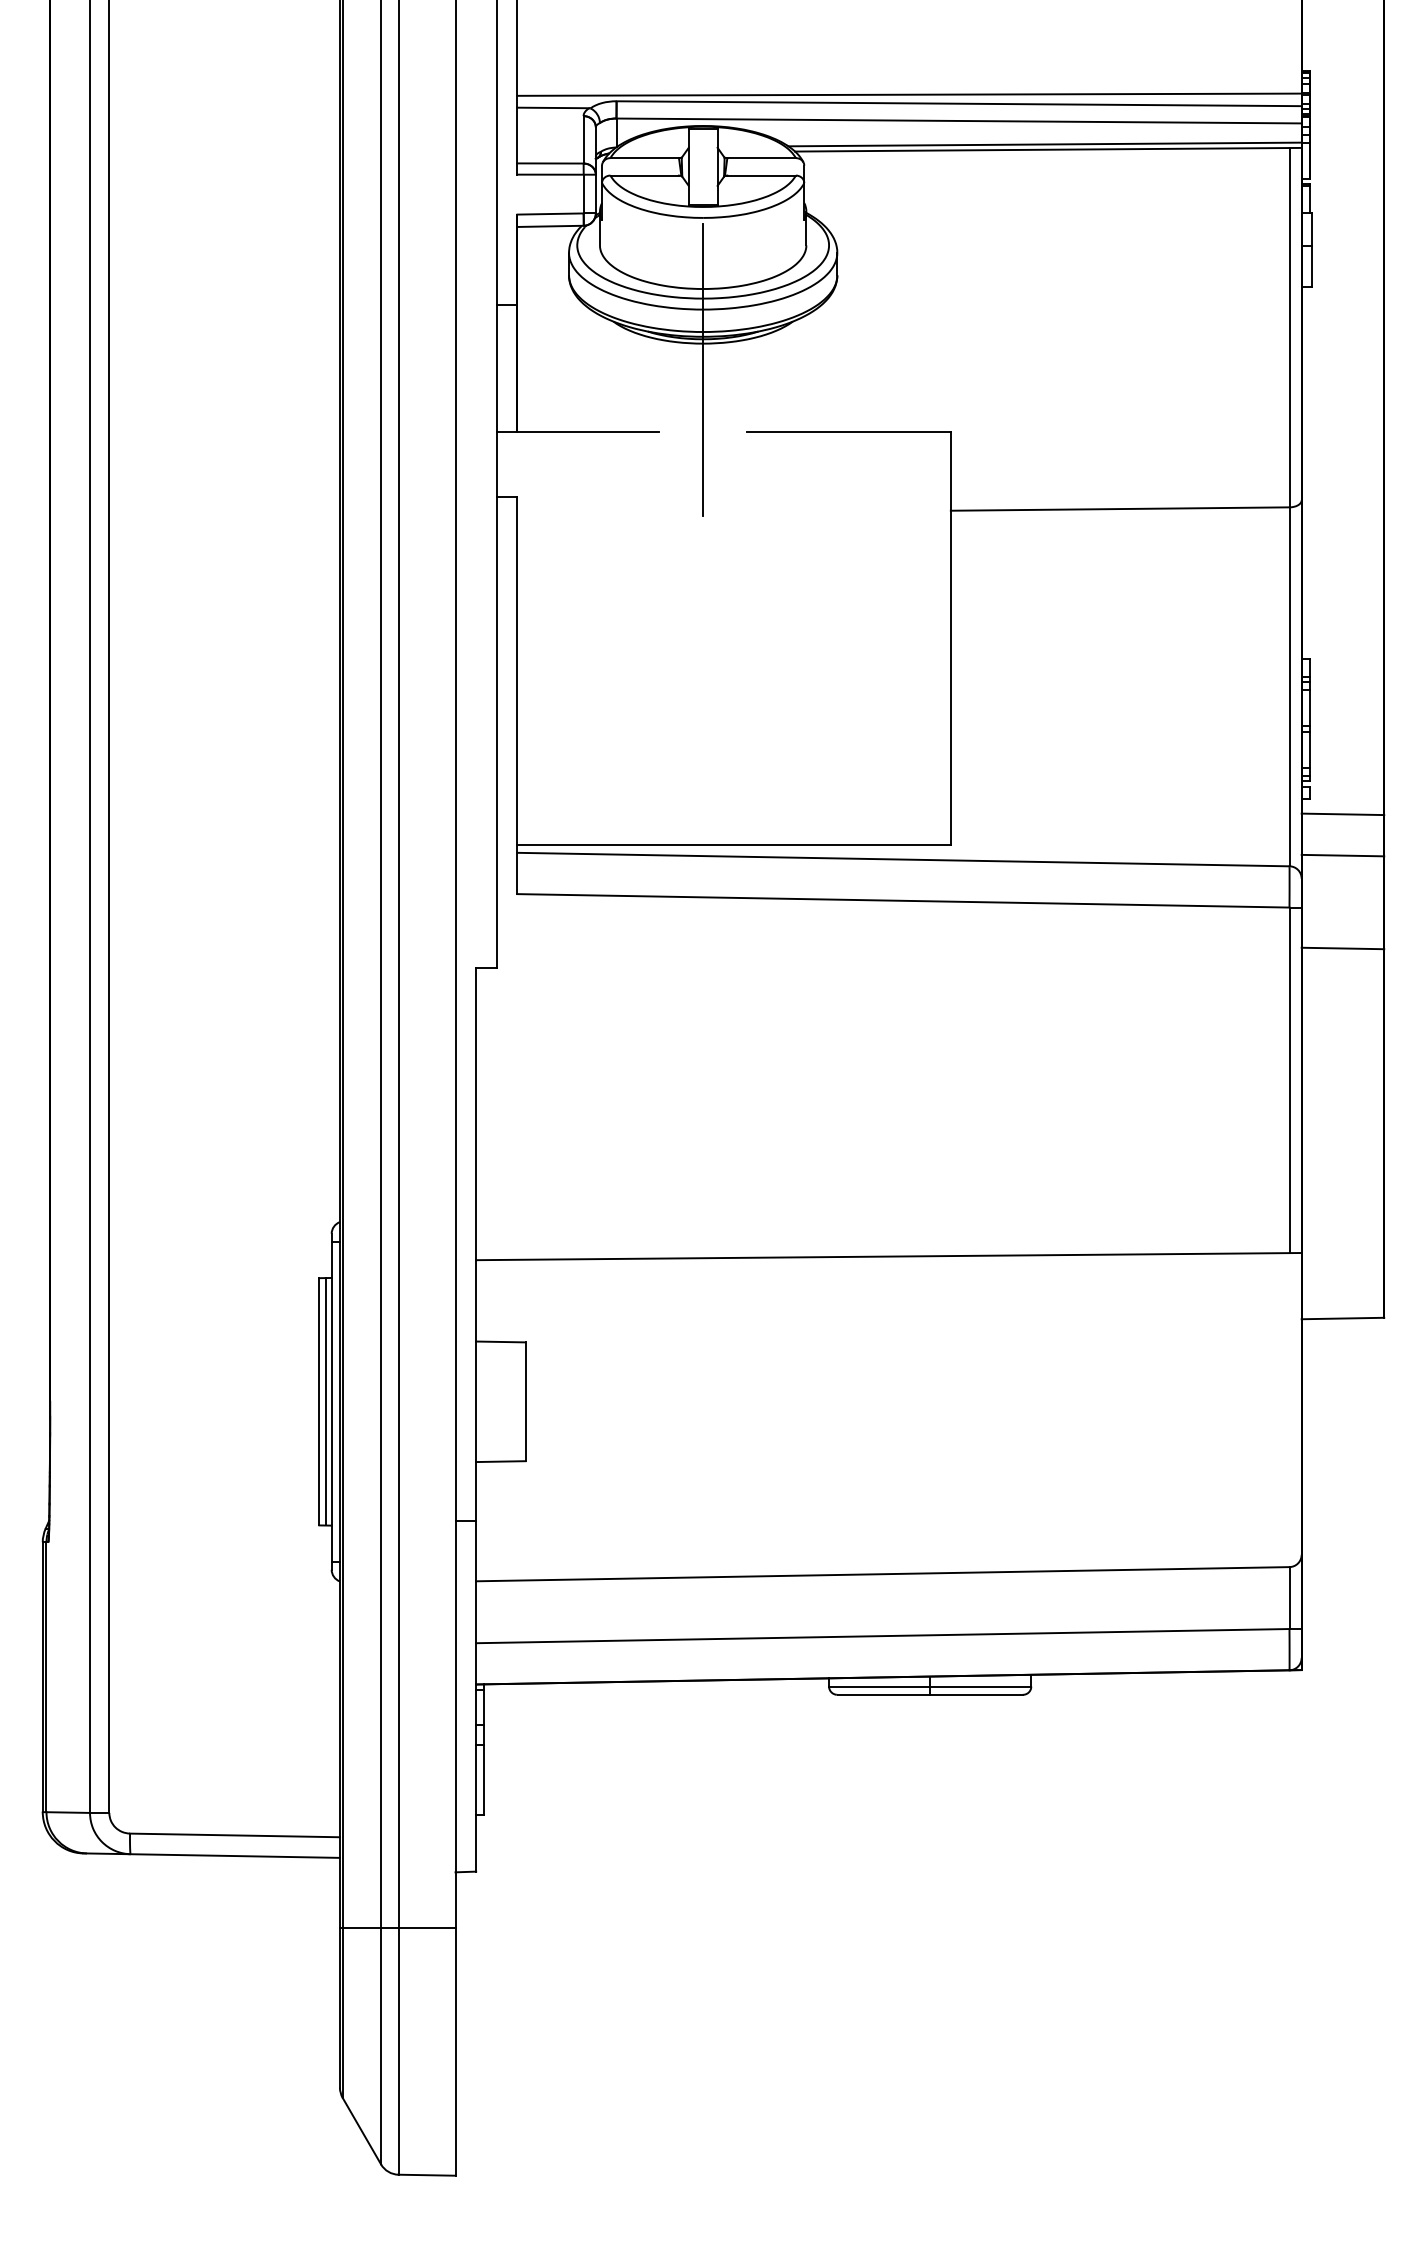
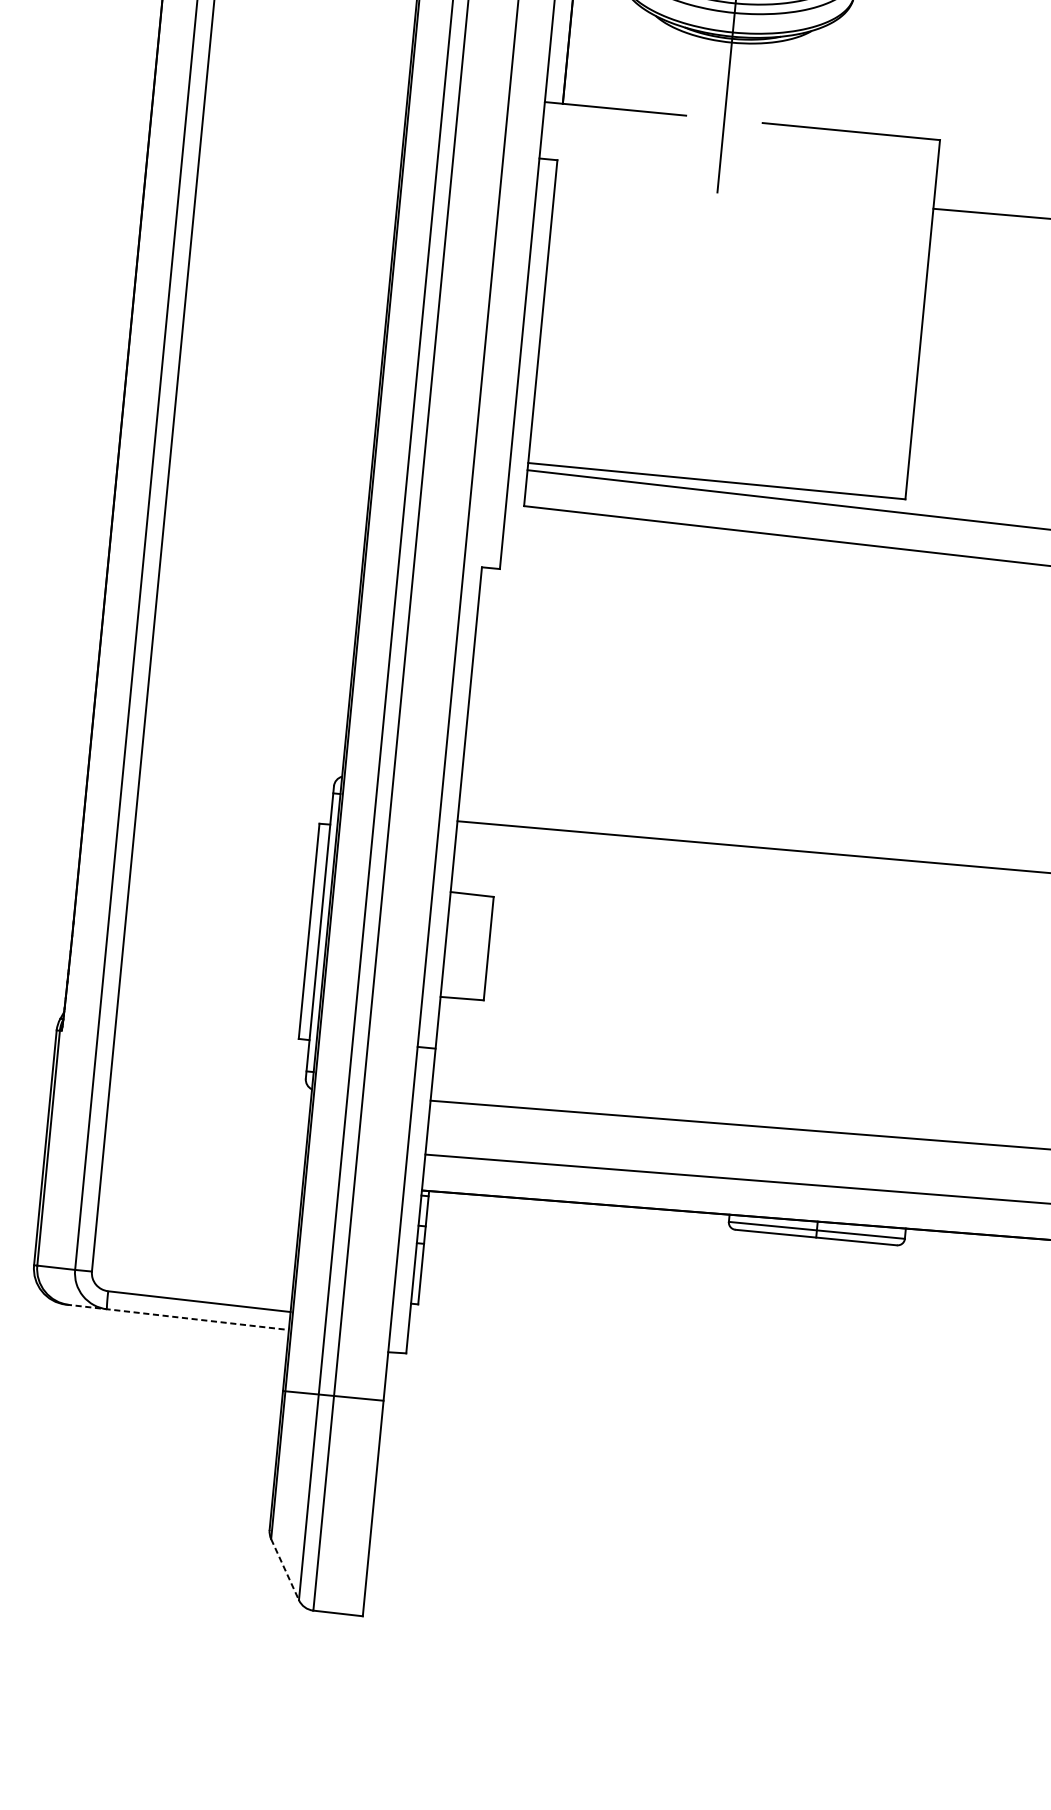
line: (325, 1401) -> (314, 931), removed
line: (212, 1855) -> (178, 1317), solid -> dashed
line: (362, 2131) -> (285, 1570), solid -> dashed

